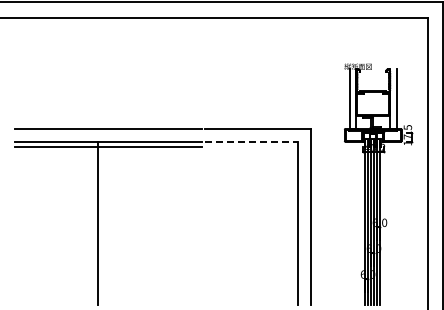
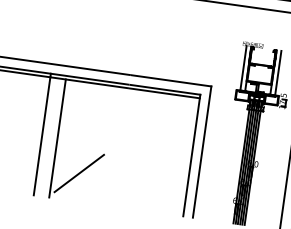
line: (251, 141) -> (165, 89), dashed -> solid
line: (251, 146) -> (164, 93), added
line: (118, 225) -> (57, 138), added
line: (153, 267) -> (79, 173), added

